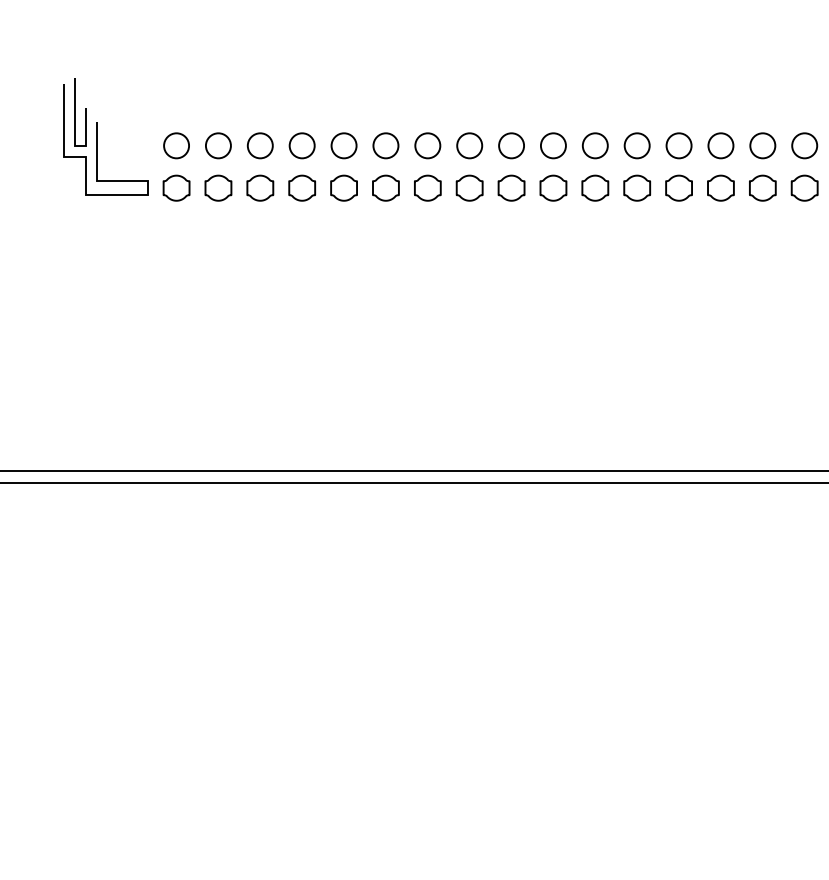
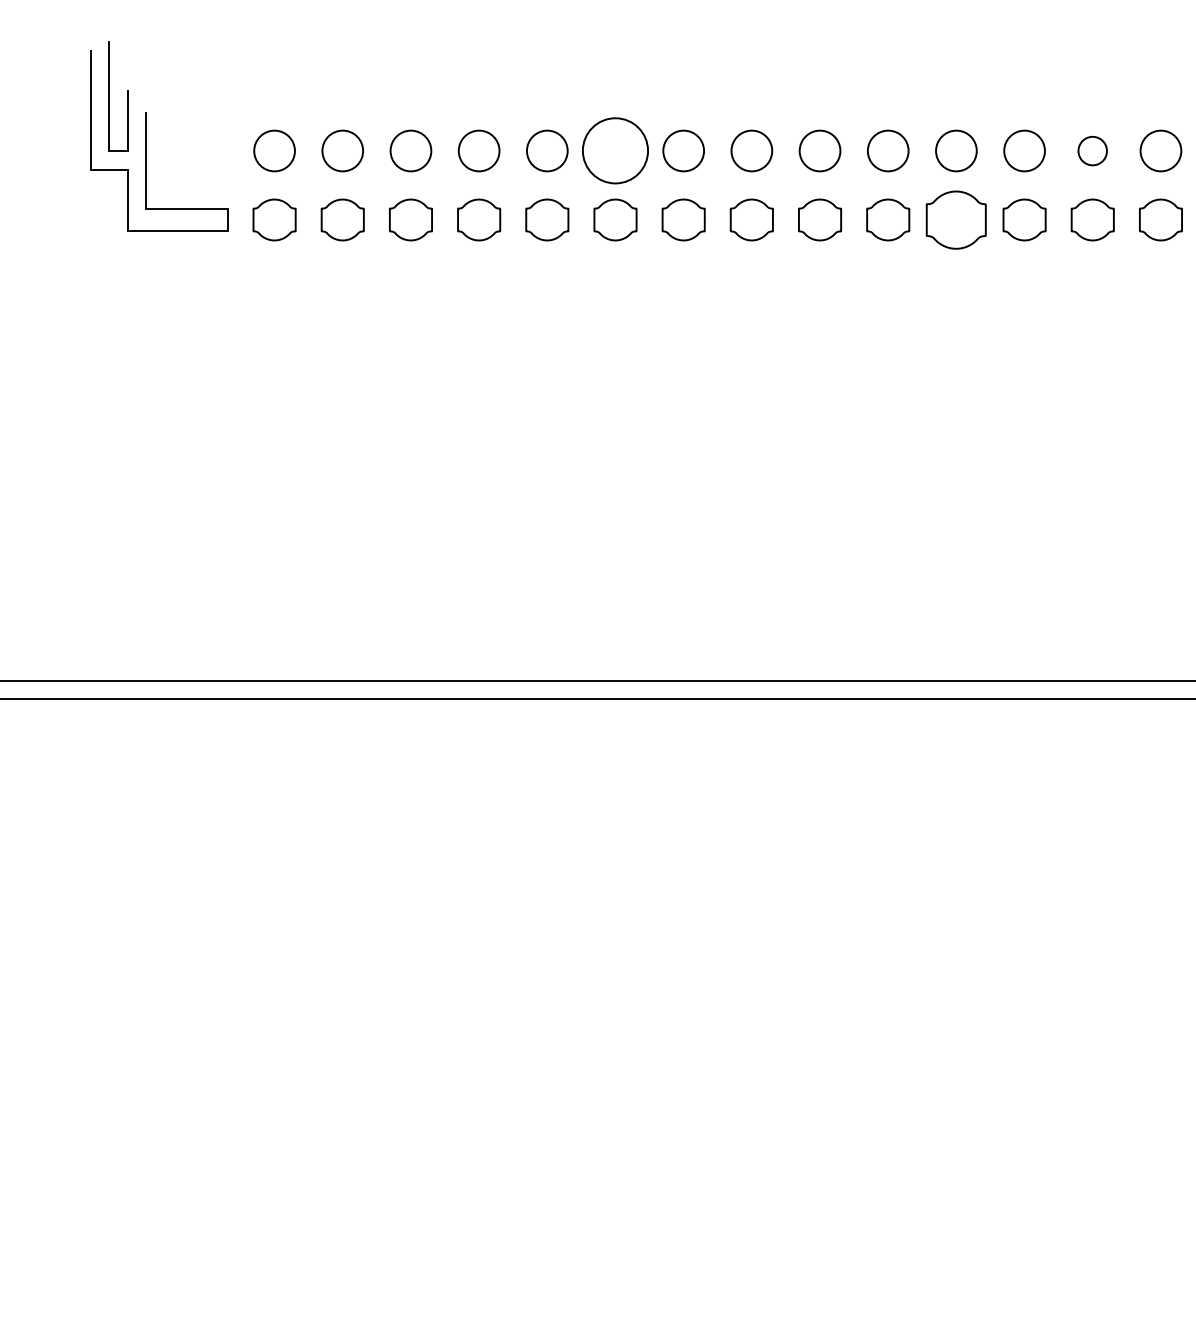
circle: (385, 145) -> (614, 150), size x1.6
circle: (678, 145) -> (1091, 150), size x0.7
part: (595, 187) -> (956, 218), size x1.4

